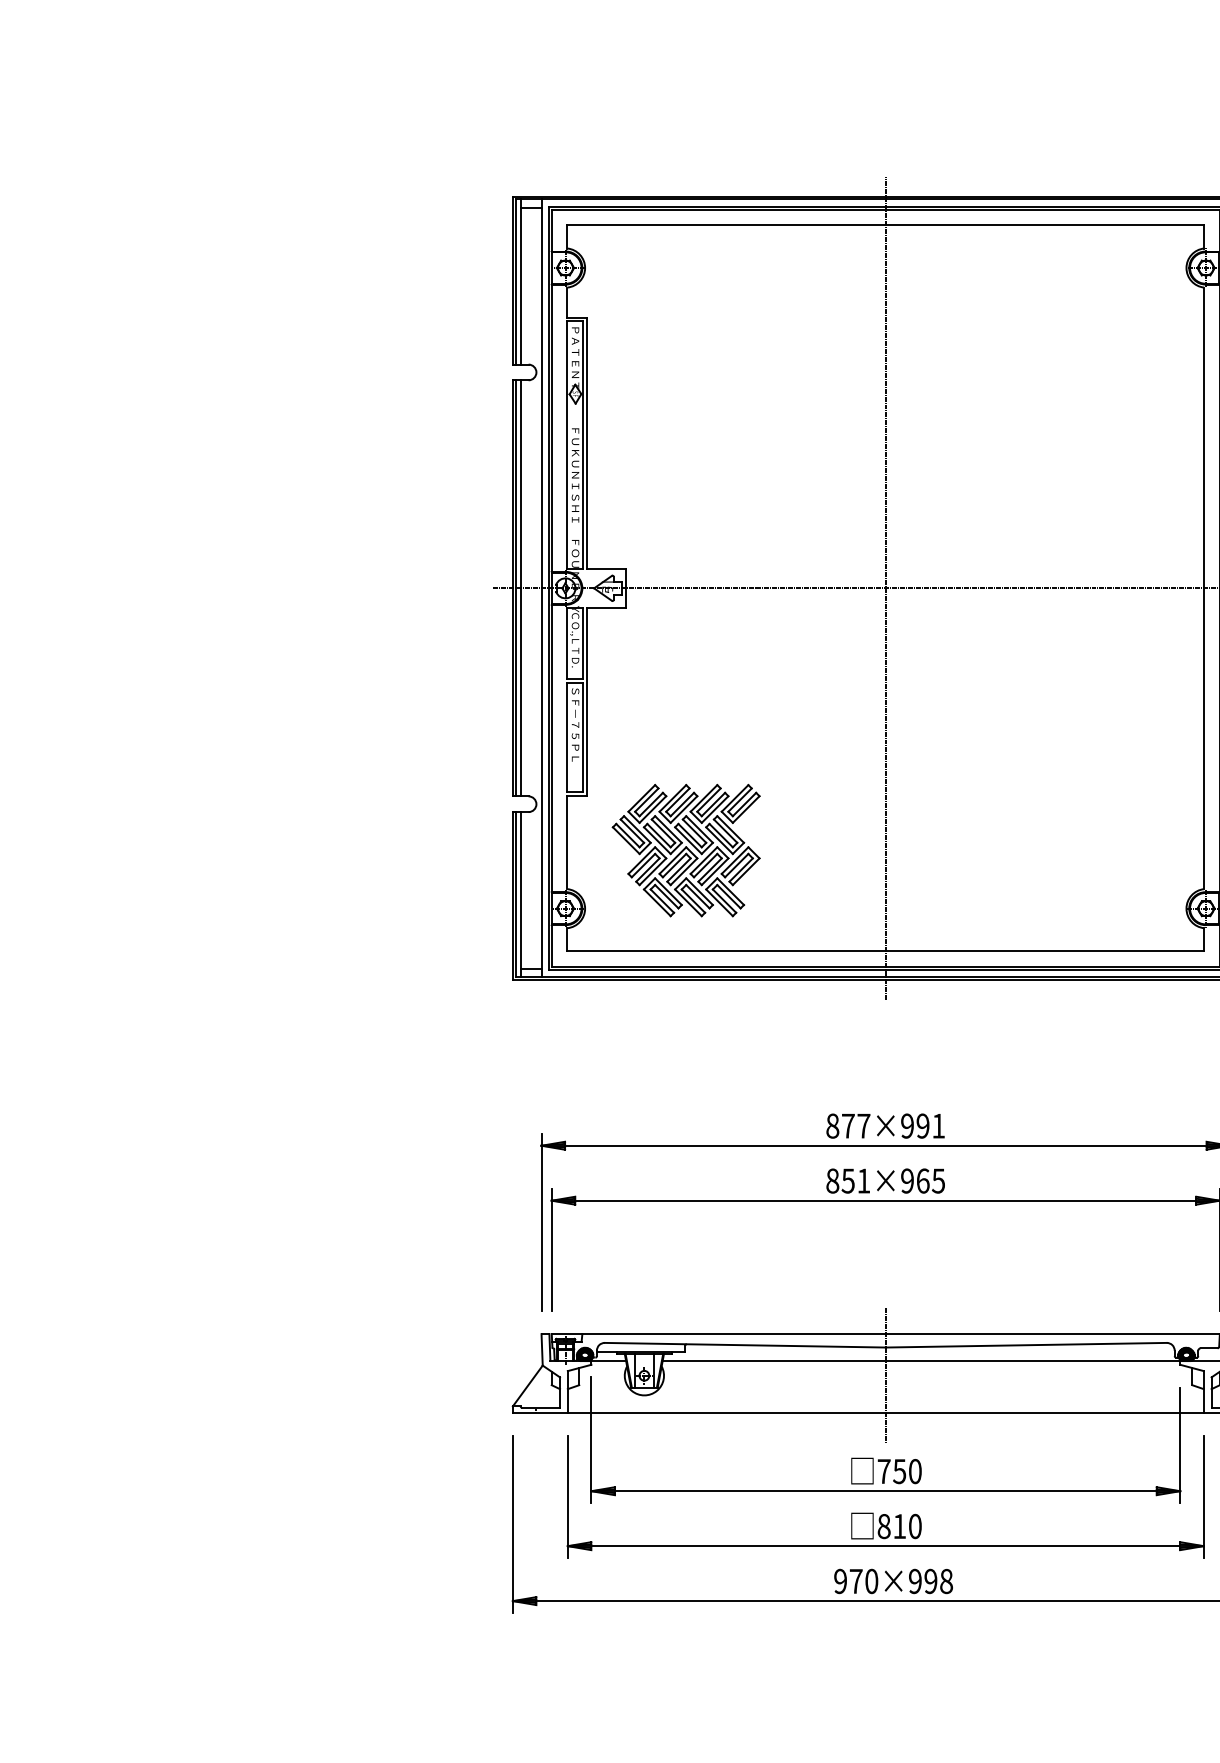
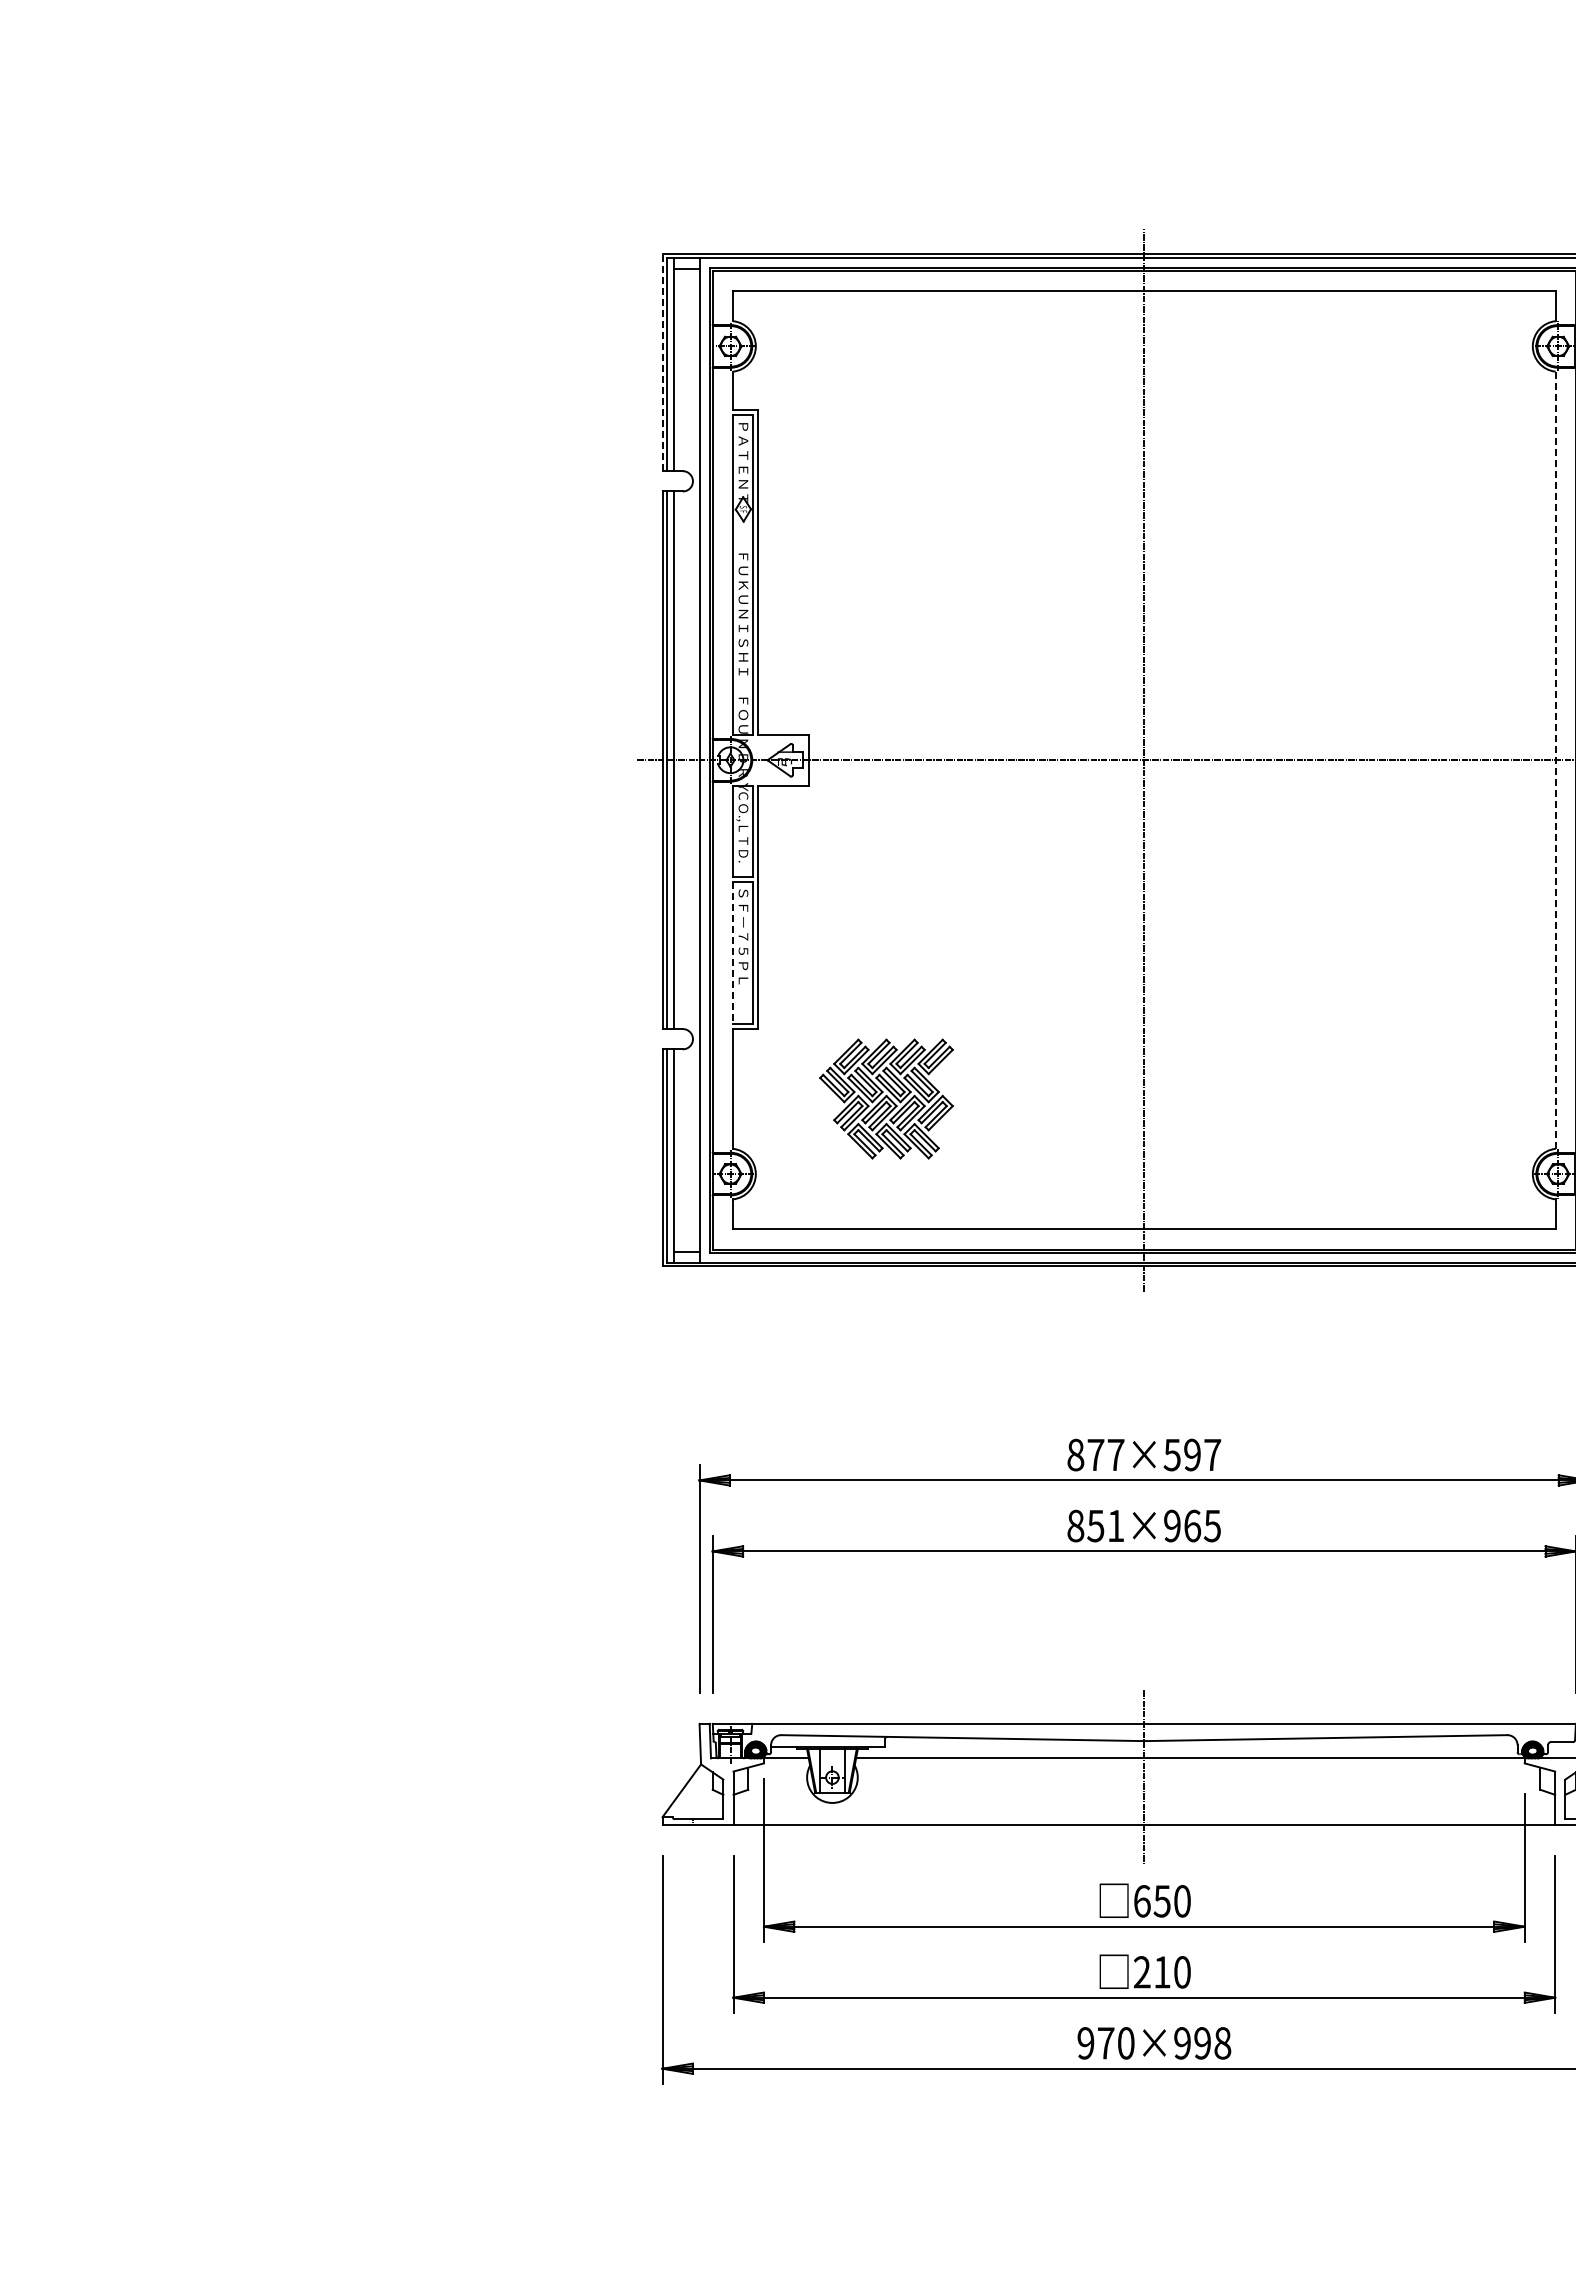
line: (512, 280) -> (662, 362), solid -> dashed
line: (1204, 588) -> (1555, 760), solid -> dashed
line: (567, 737) -> (733, 953), solid -> dashed
part: (686, 850) -> (886, 1098), size x0.7
text: (923, 1125) -> (1192, 1454), 877×991 -> 877×597
text: (884, 1471) -> (1142, 1901), 750 -> 650
text: (883, 1526) -> (1141, 1972), 810 -> 210

